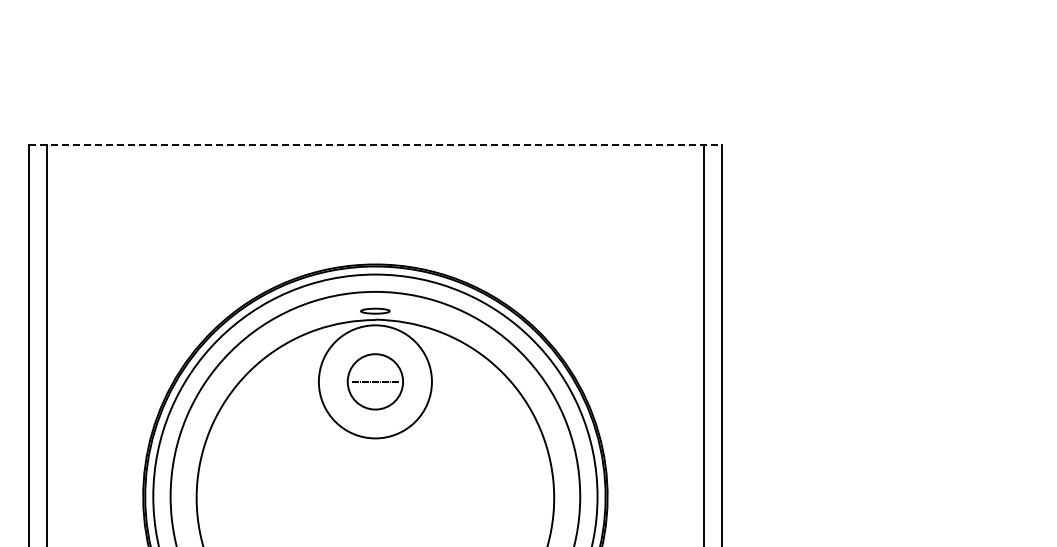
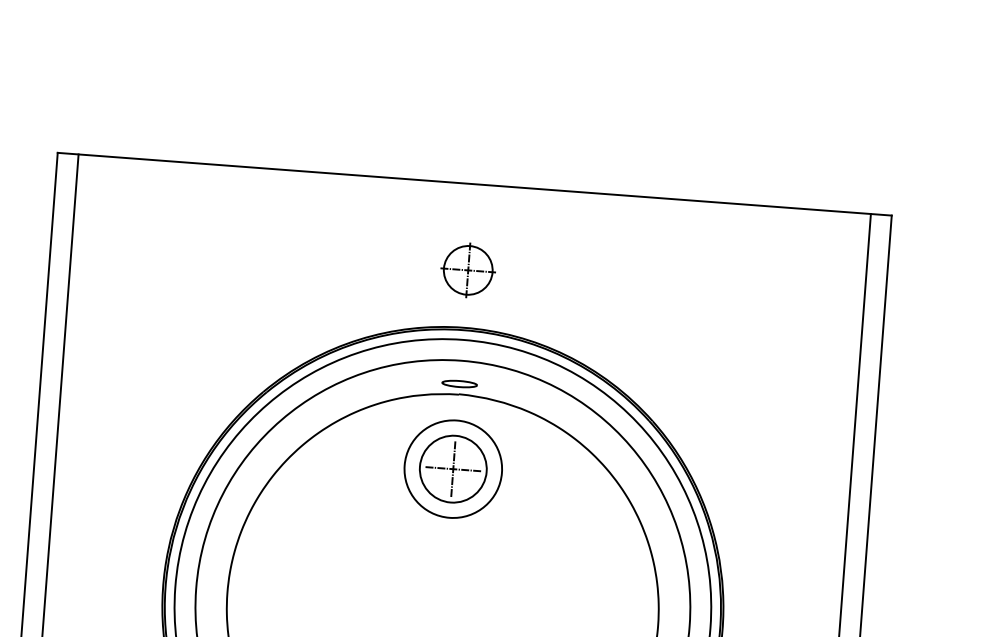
line: (375, 145) -> (474, 184), dashed -> solid
part: (375, 216) -> (468, 269), added
circle: (375, 381) -> (453, 468), size x0.71
line: (375, 381) -> (453, 468), added

